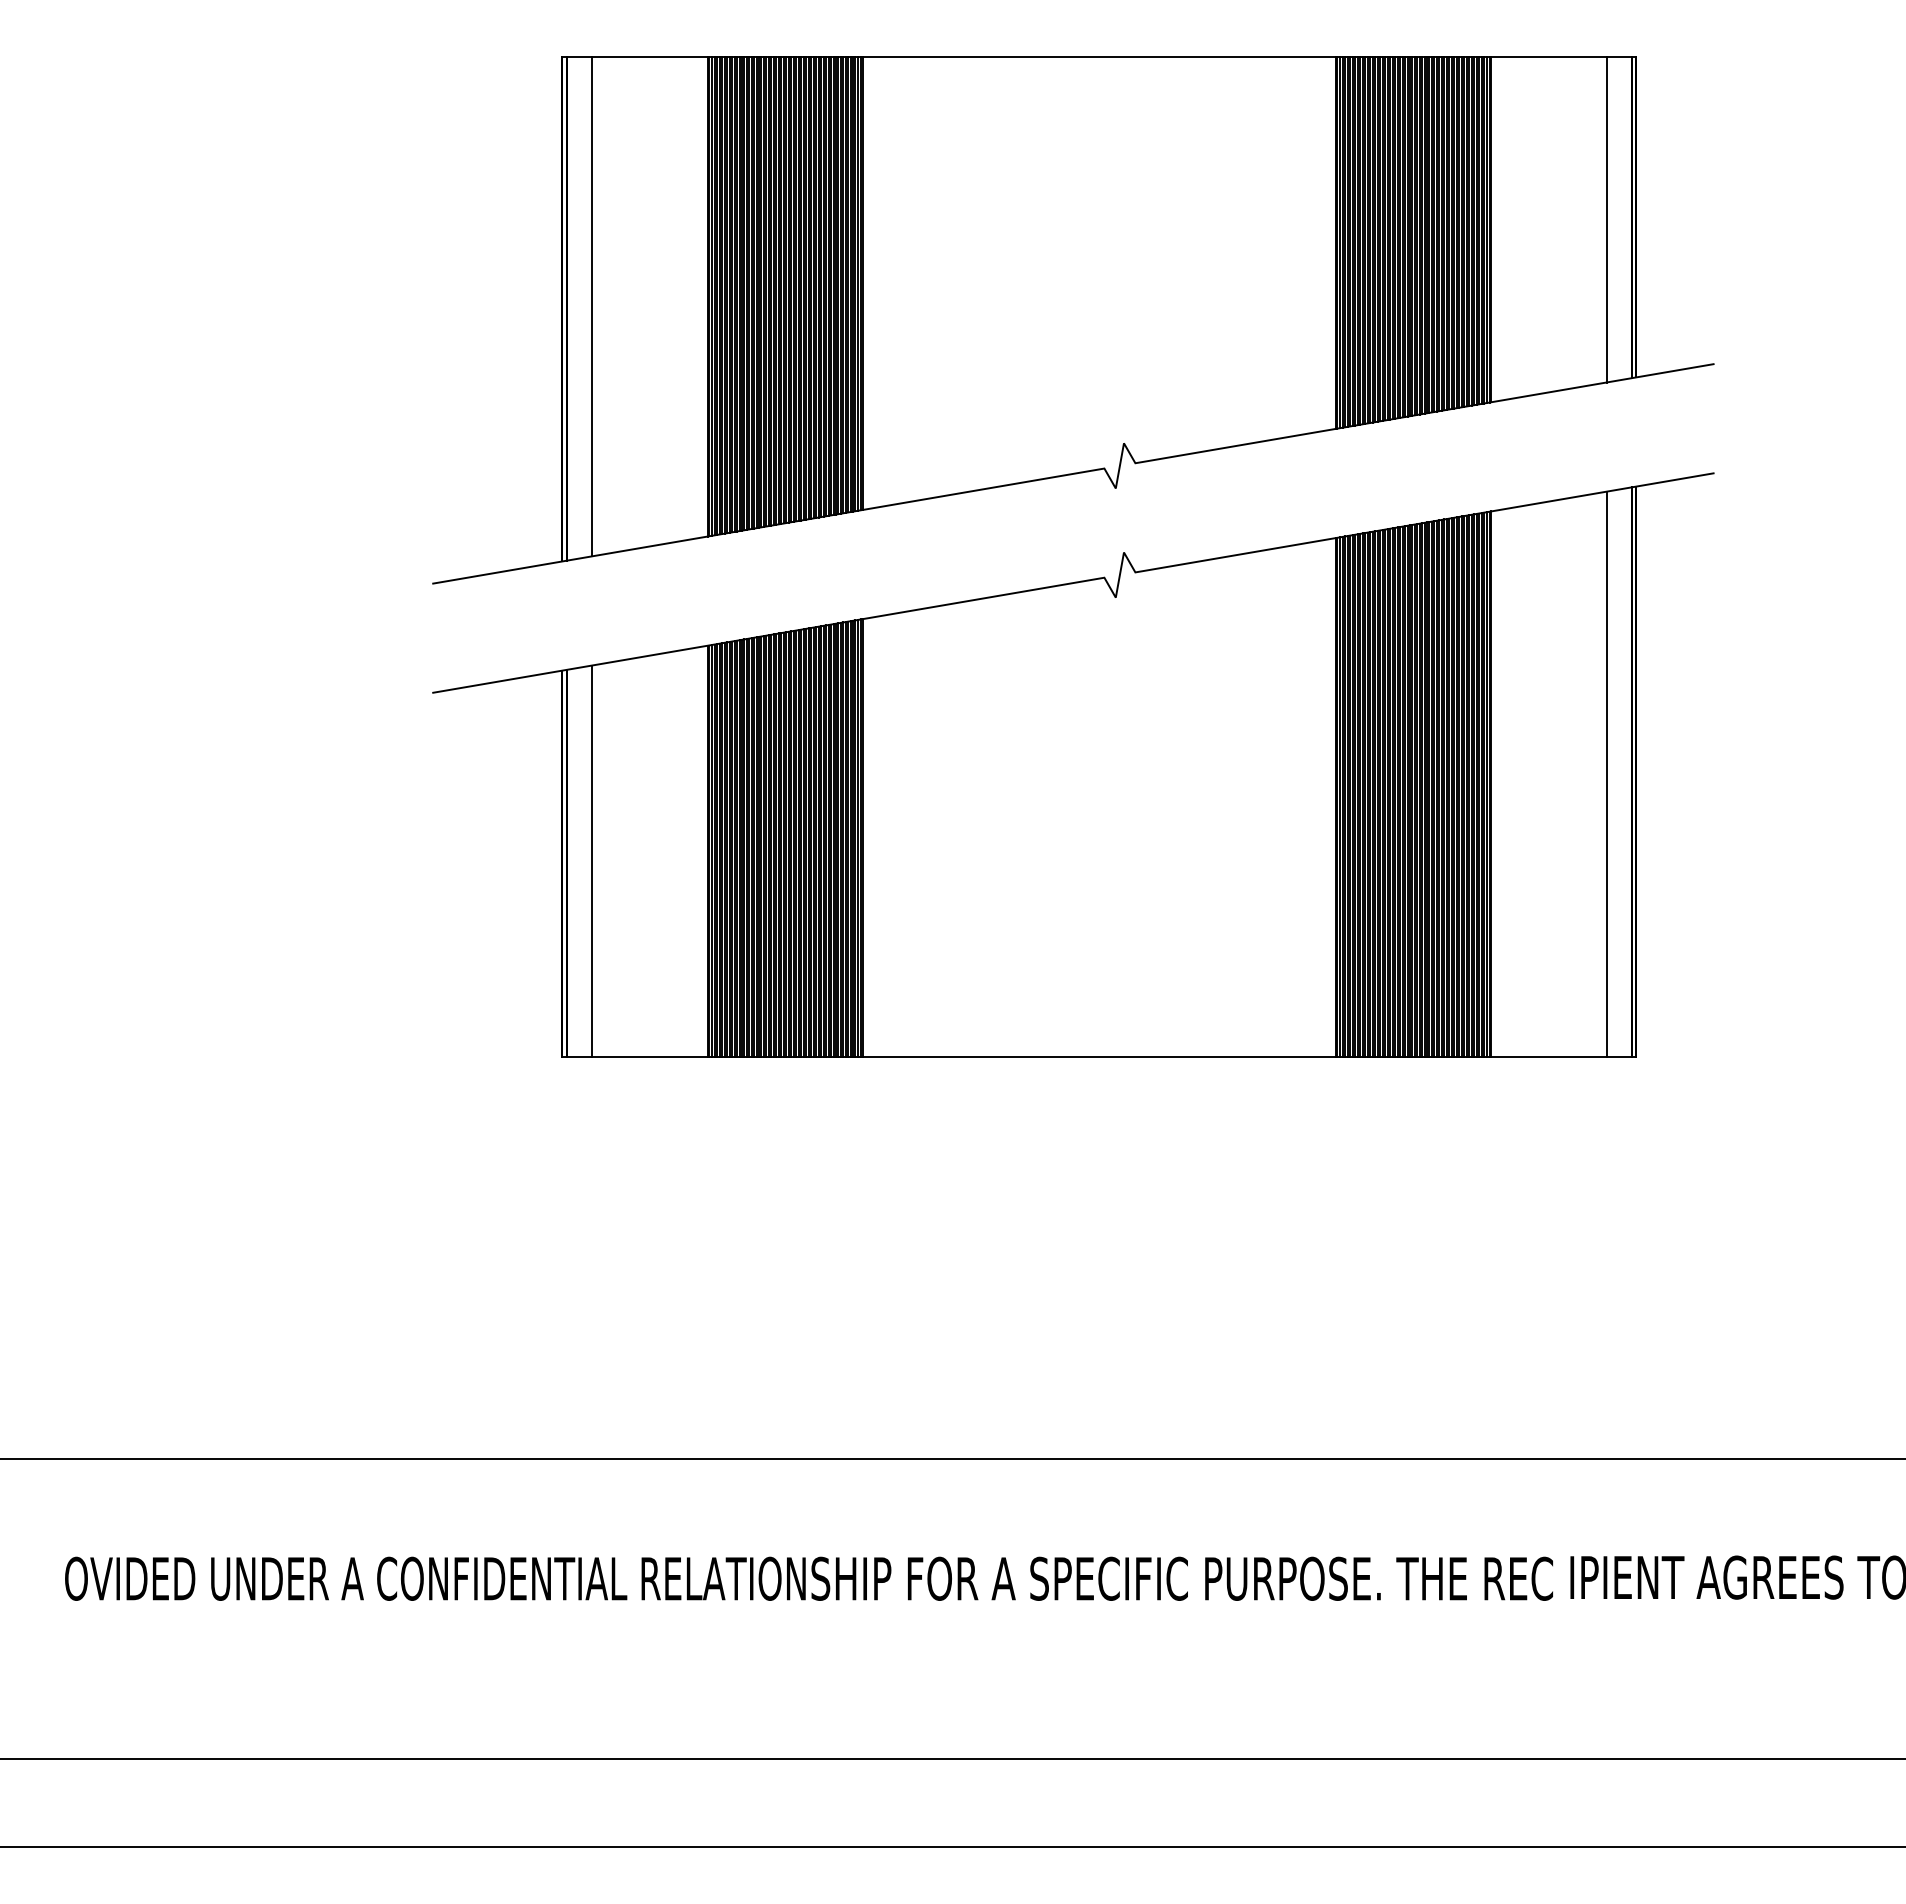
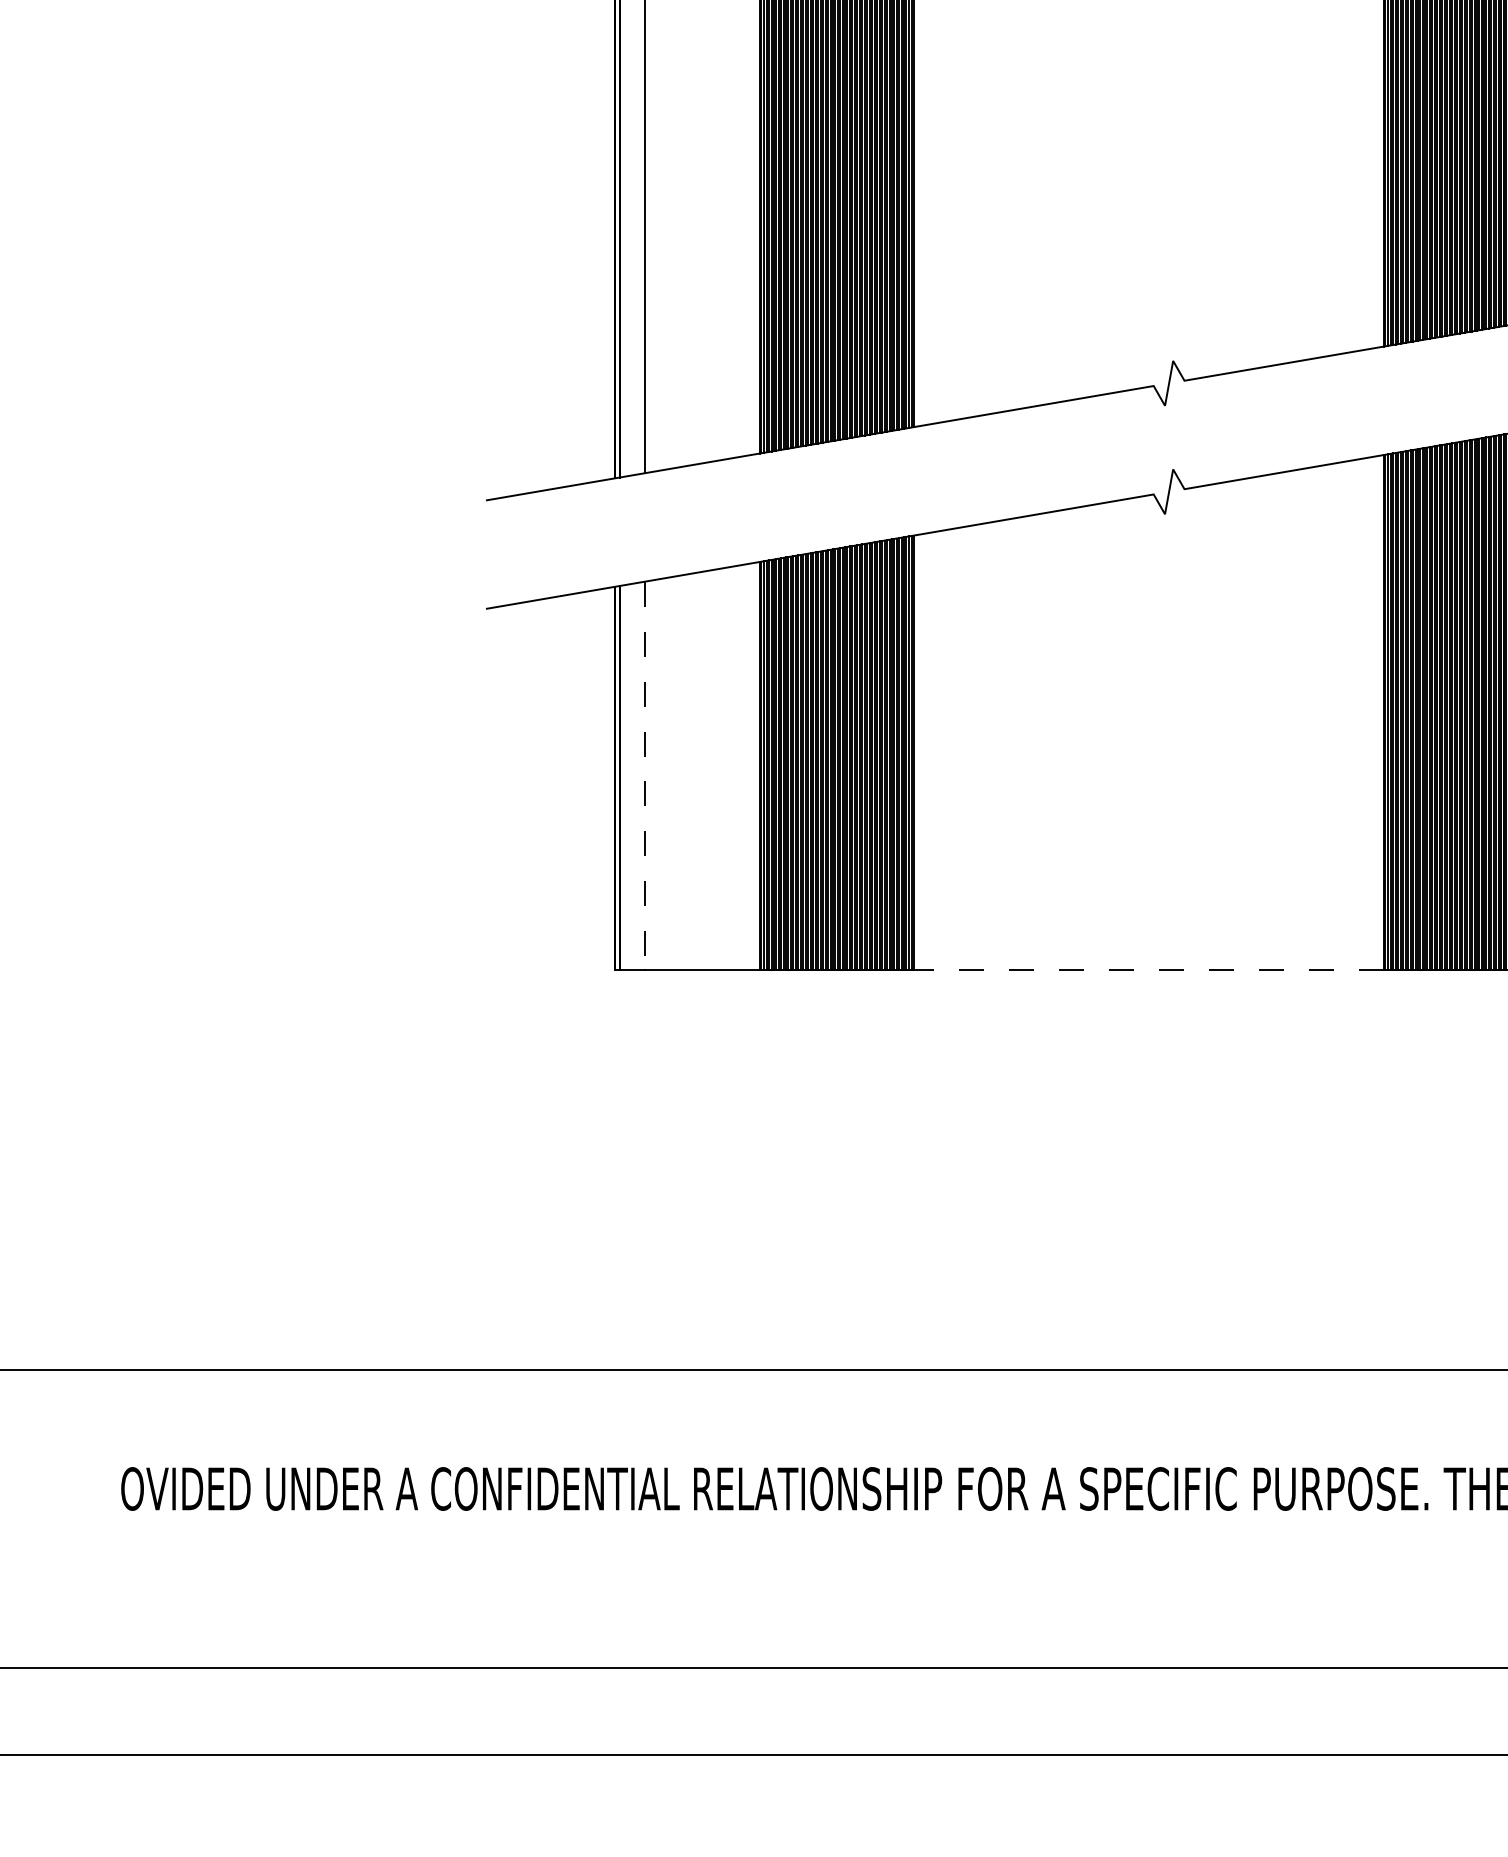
line: (592, 861) -> (645, 776), solid -> dashed
line: (1099, 1056) -> (1148, 970), solid -> dashed

